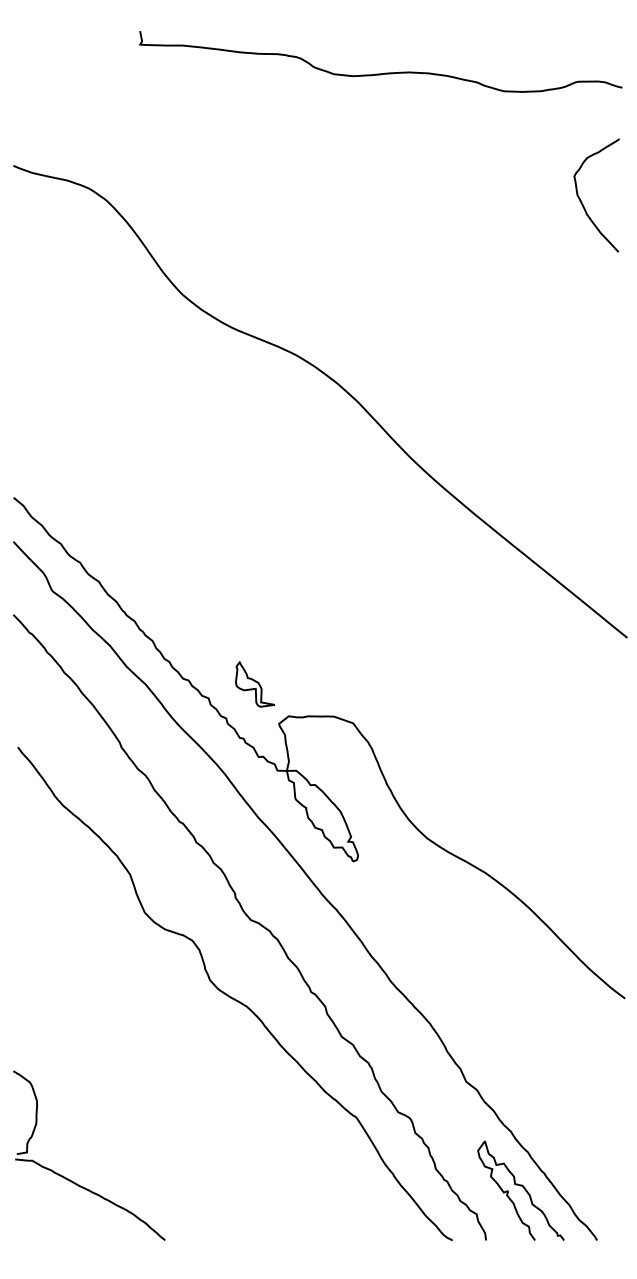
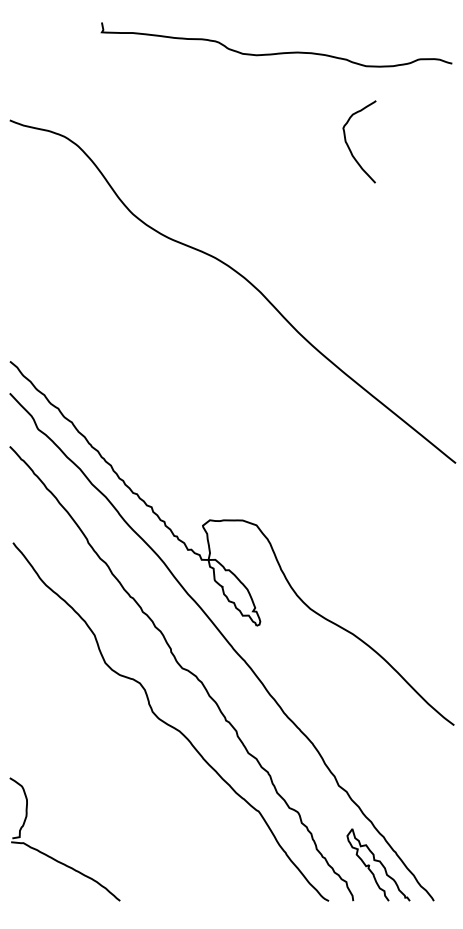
curve: (582, 201) -> (349, 146), moved
part: (253, 683) -> (184, 496), removed

